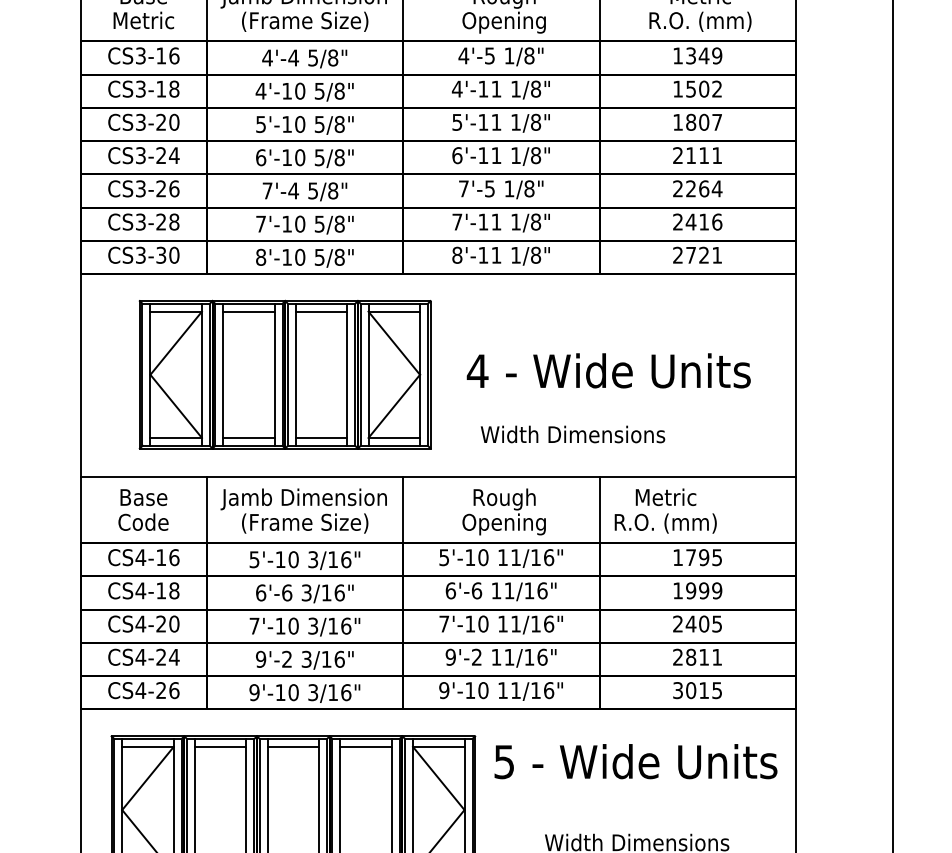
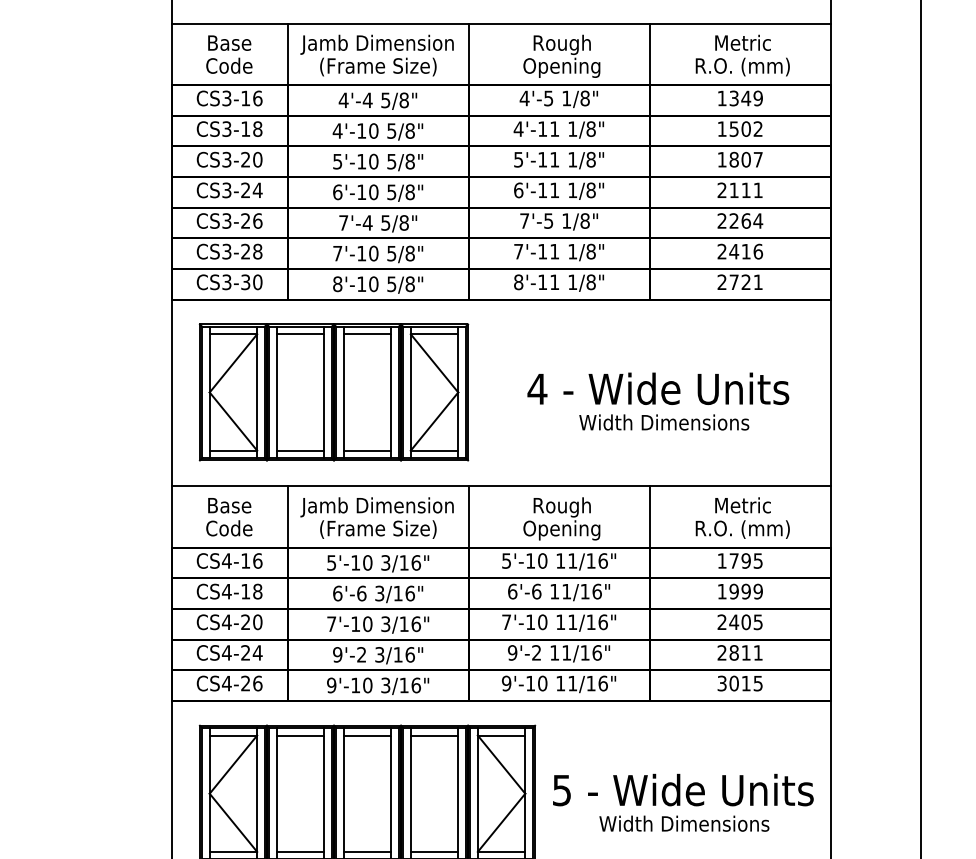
text: (143, 20) -> (229, 65), Metric -> Code
part: (284, 374) -> (333, 392), moved
text: (573, 434) -> (664, 422), moved
text: (665, 510) -> (742, 517), moved
text: (636, 760) -> (683, 789), moved

